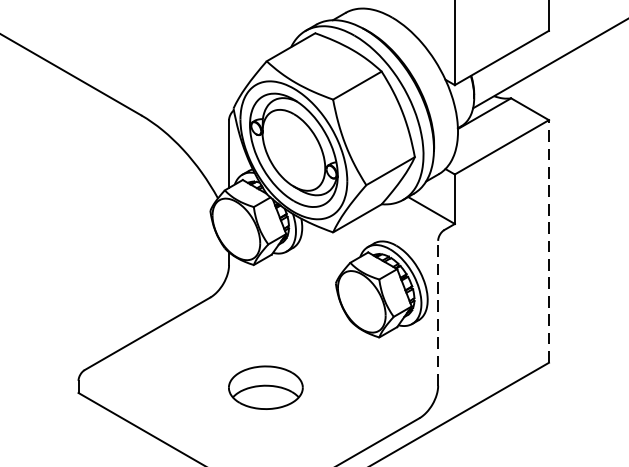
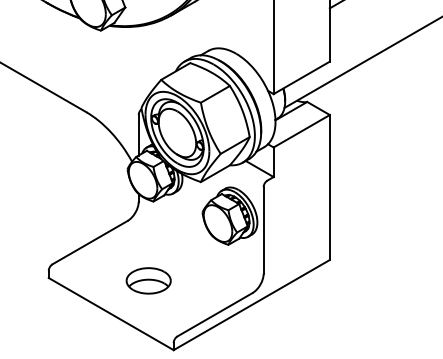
line: (548, 241) -> (329, 187), dashed -> solid
line: (437, 311) -> (263, 229), dashed -> solid
part: (265, 387) -> (148, 280), moved

